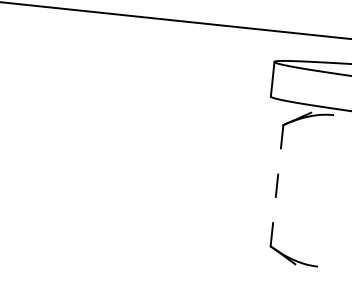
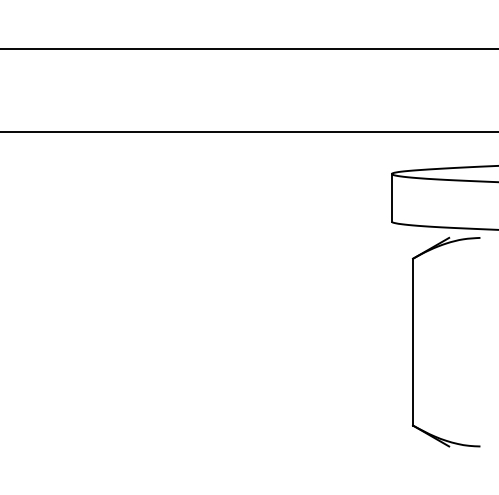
line: (277, 185) -> (413, 341), dashed -> solid

